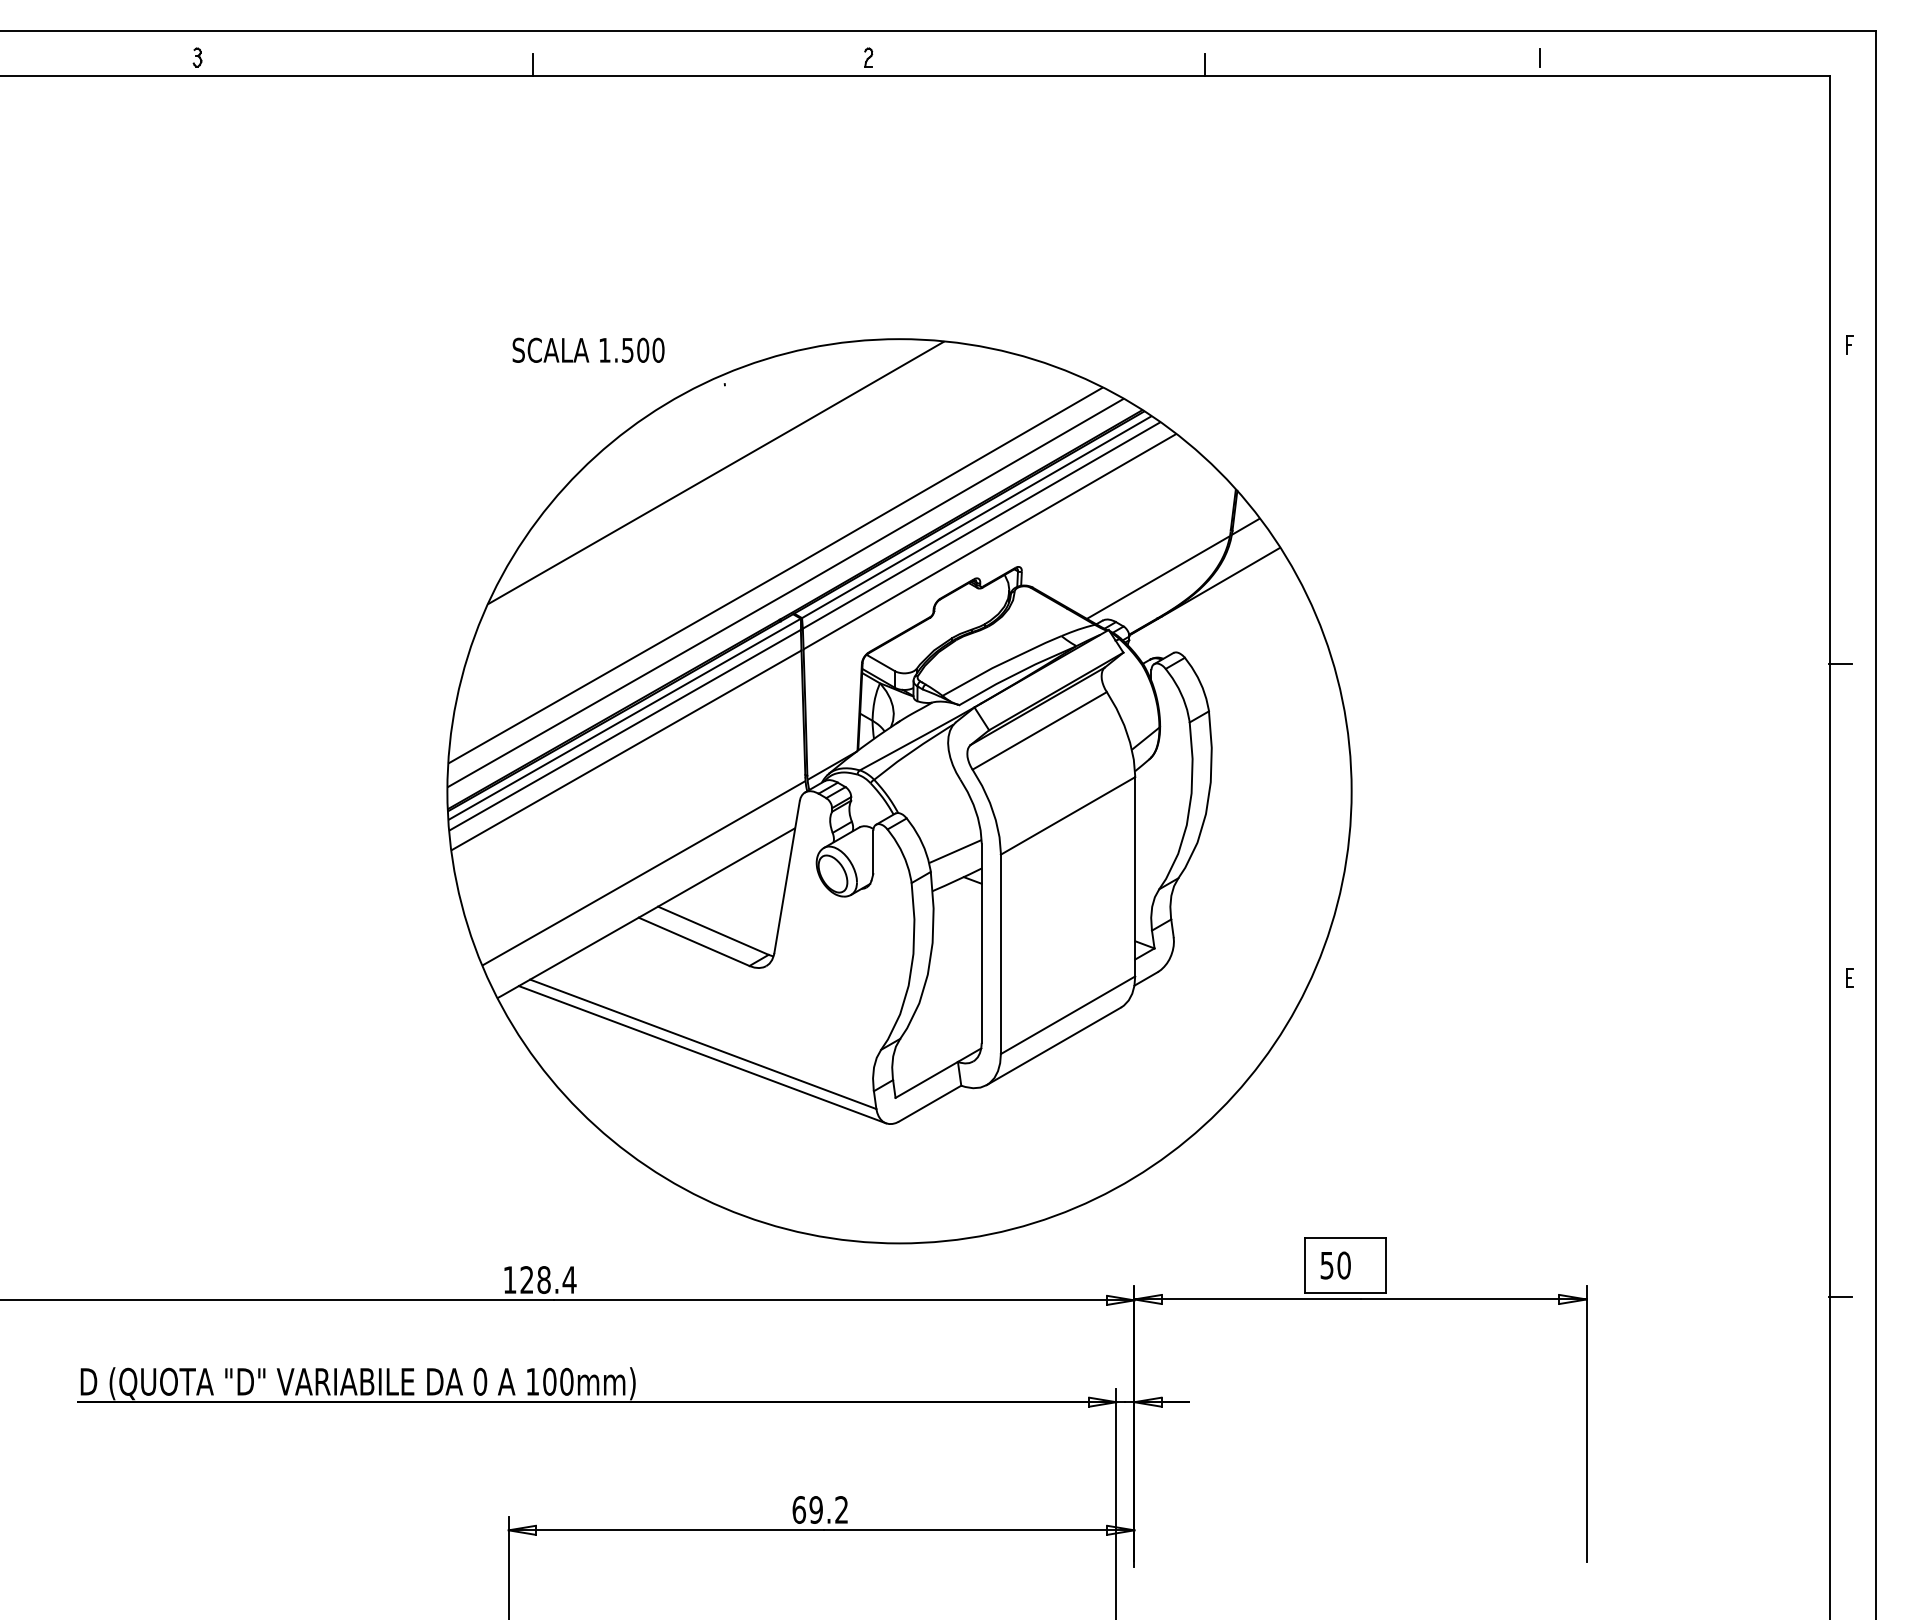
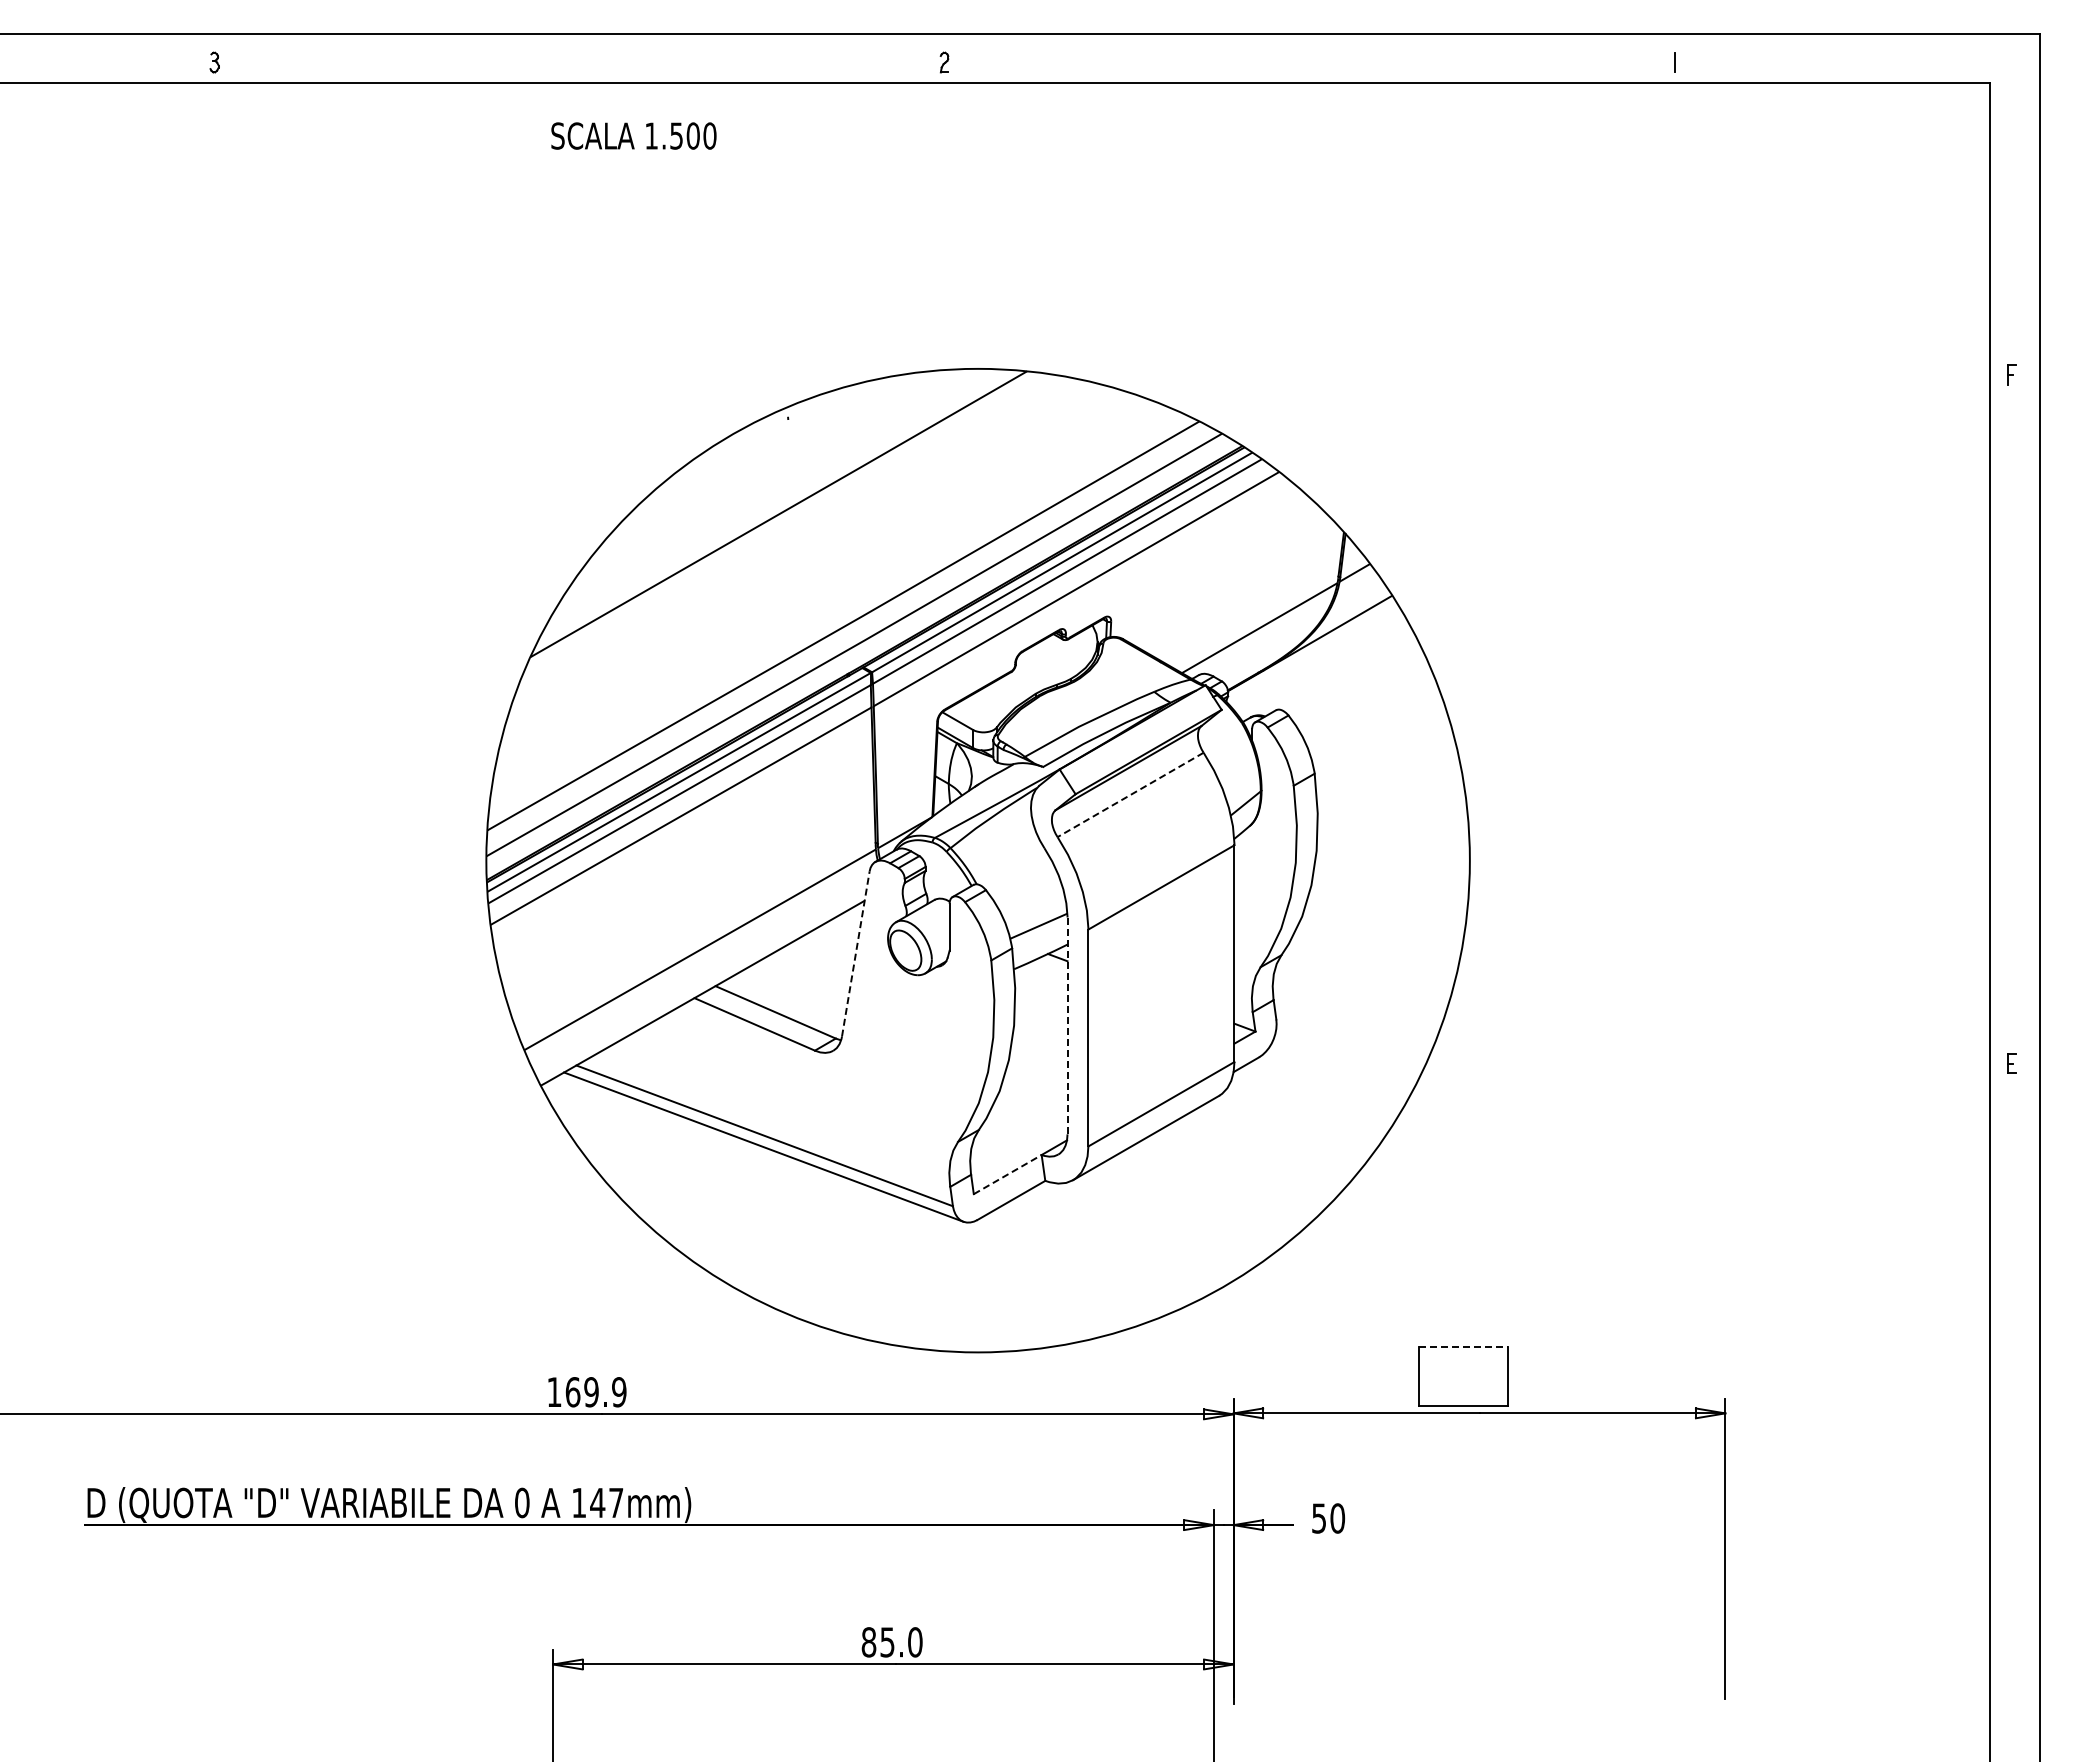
line: (533, 64) -> (579, 70), removed
line: (1204, 64) -> (1309, 70), removed
text: (588, 349) -> (633, 135), moved
line: (1840, 664) -> (2001, 722), removed
line: (1039, 731) -> (1130, 795), solid -> dashed
line: (786, 876) -> (855, 953), solid -> dashed
line: (981, 942) -> (1067, 1025), solid -> dashed
line: (927, 1079) -> (1008, 1174), solid -> dashed
line: (1346, 1238) -> (1464, 1347), solid -> dashed
text: (1335, 1265) -> (1328, 1518), moved
text: (547, 1280) -> (595, 1392), 128.4 -> 169.9
line: (1840, 1296) -> (2001, 1410), removed
text: (557, 1381) -> (606, 1502), 100mm) -> 147mm)
text: (819, 1510) -> (891, 1642), 69.2 -> 85.0

